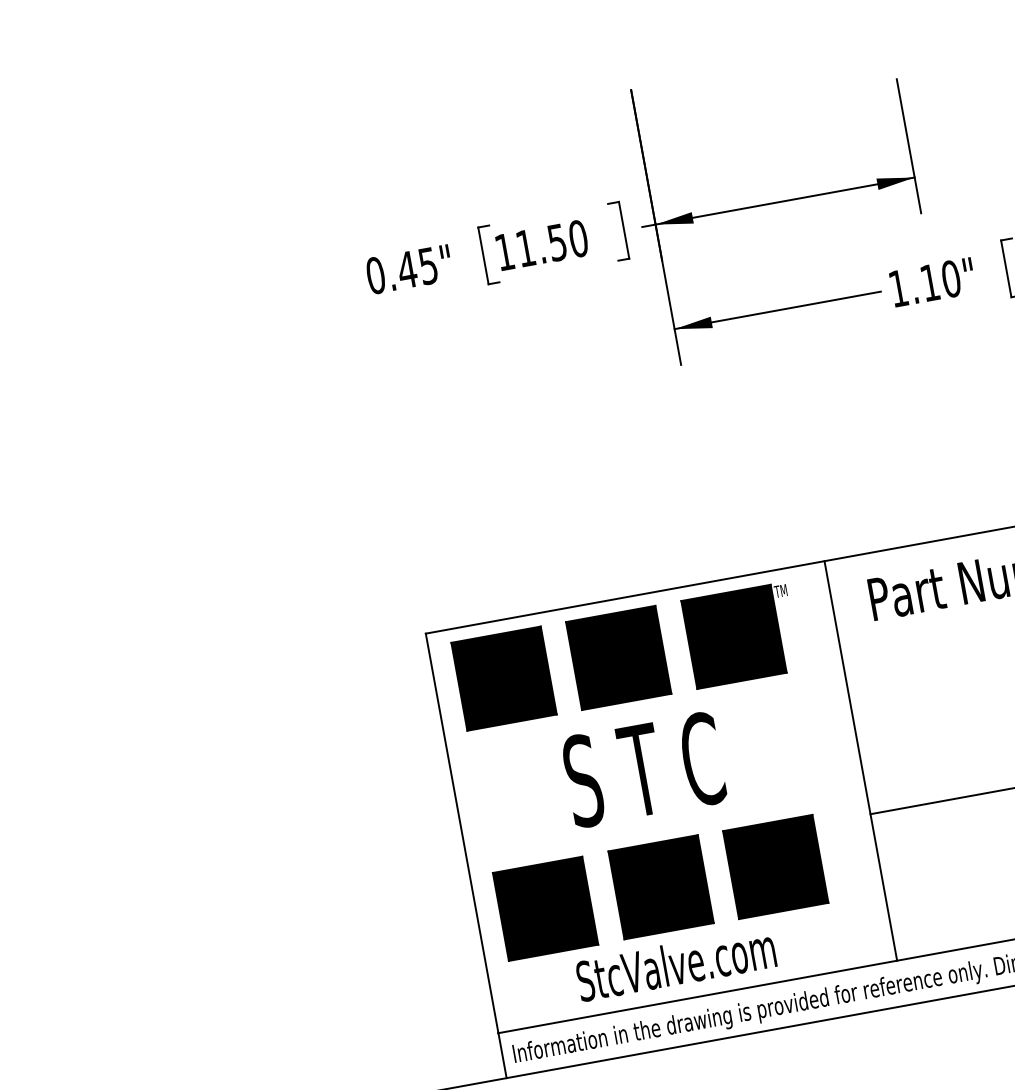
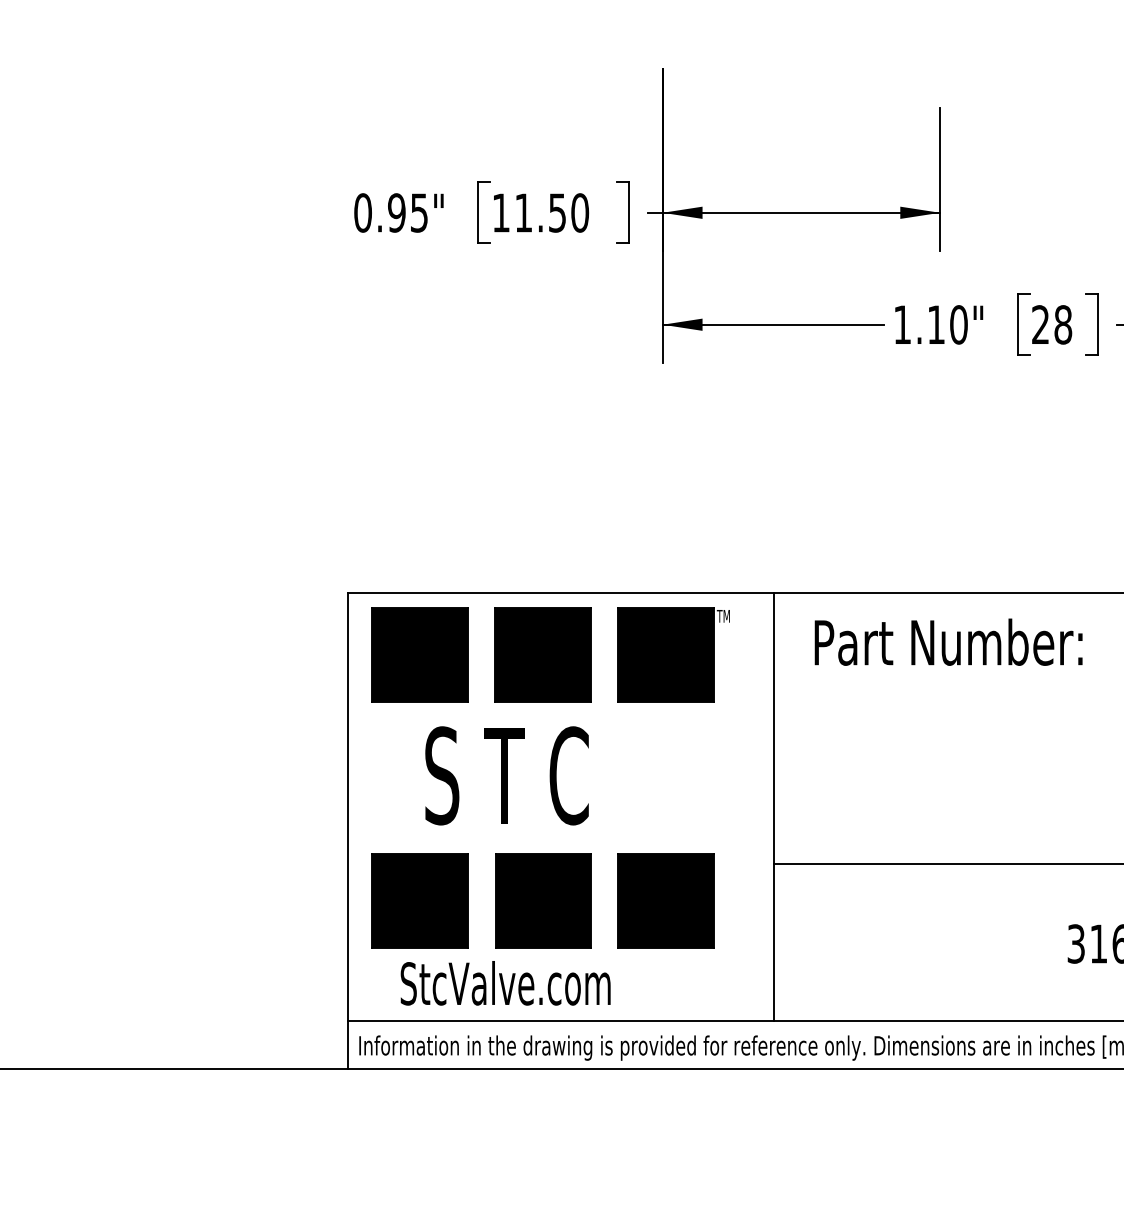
text: (406, 269) -> (396, 212), 0.45" -> 0.95"
text: (643, 769) -> (506, 775), moved
text: (676, 964) -> (505, 983), moved

